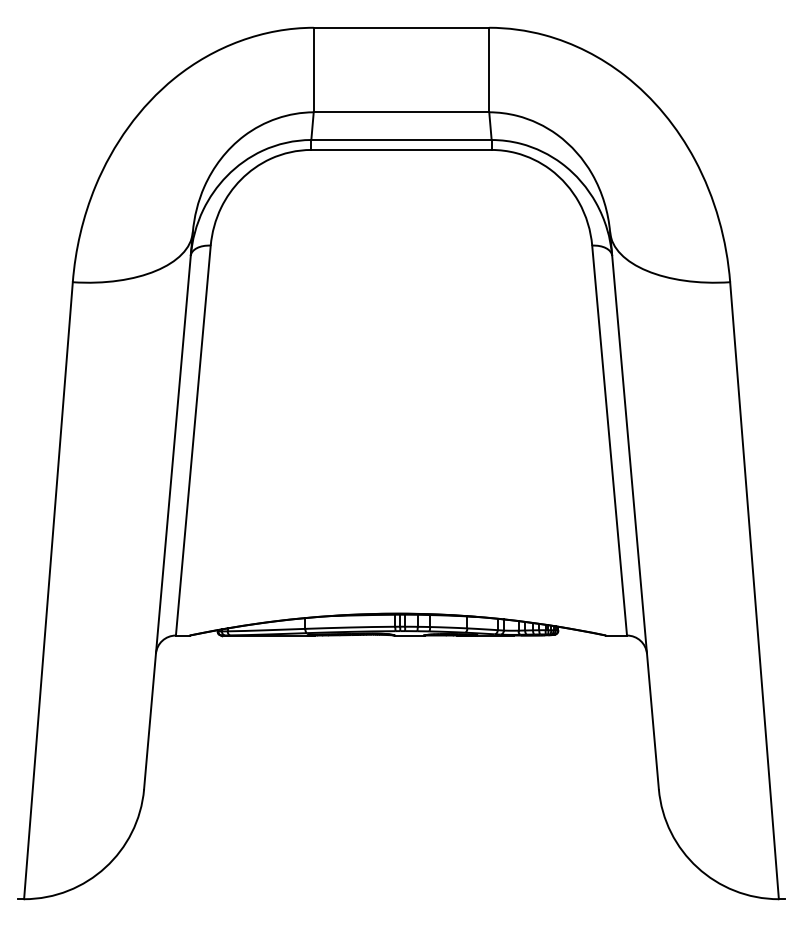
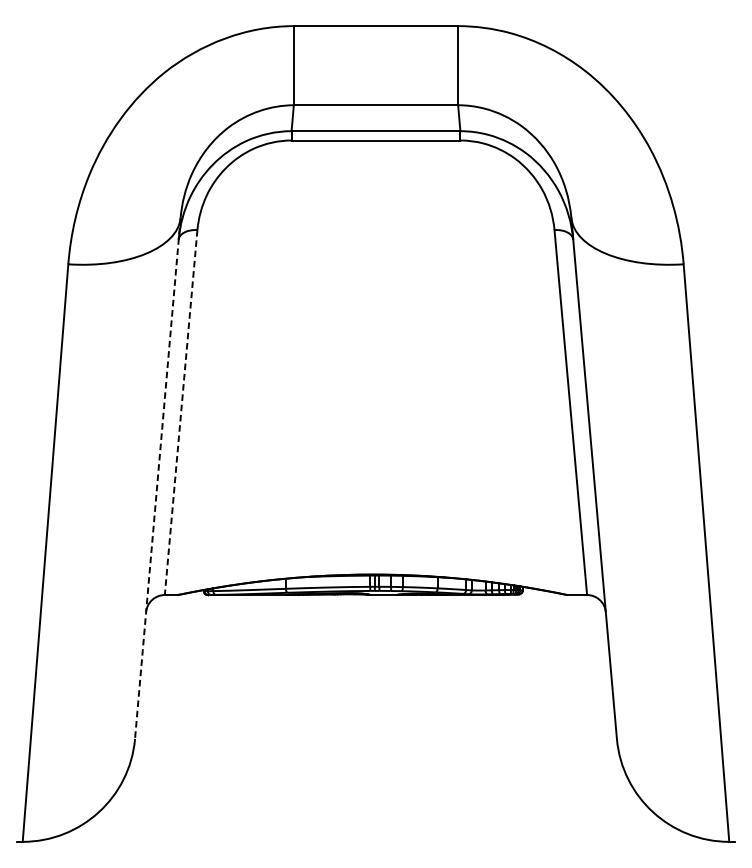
line: (193, 440) -> (181, 412), solid -> dashed
line: (168, 511) -> (157, 478), solid -> dashed

